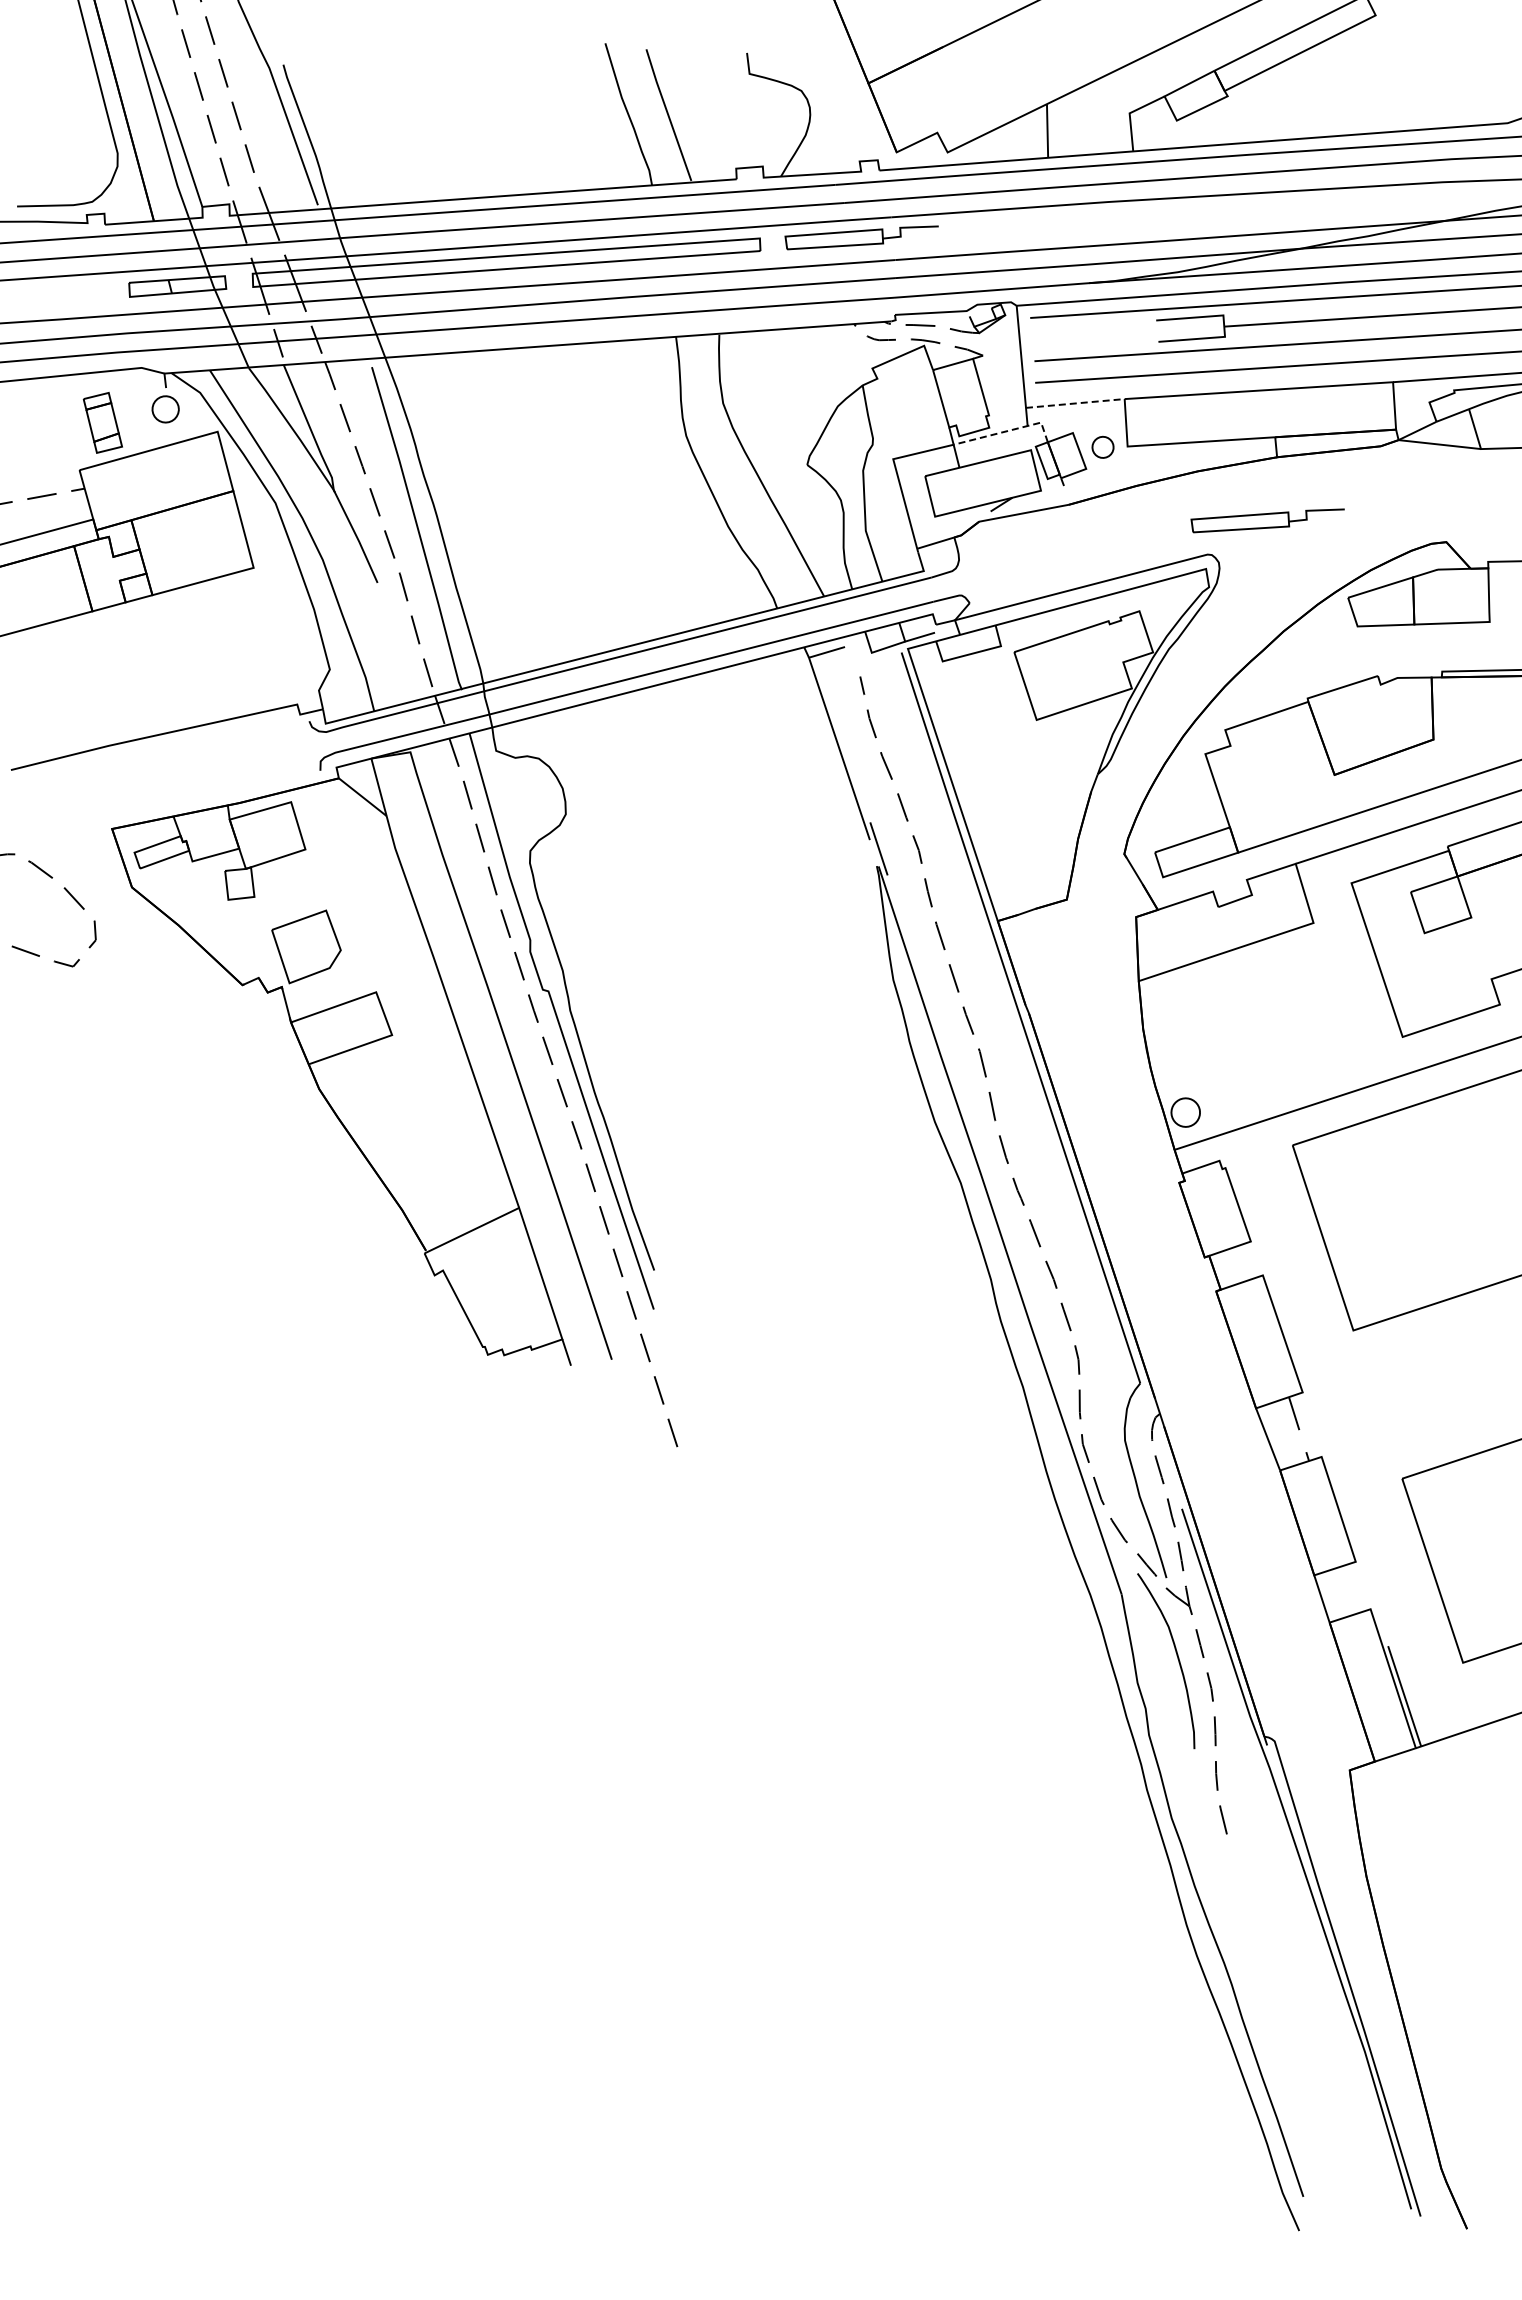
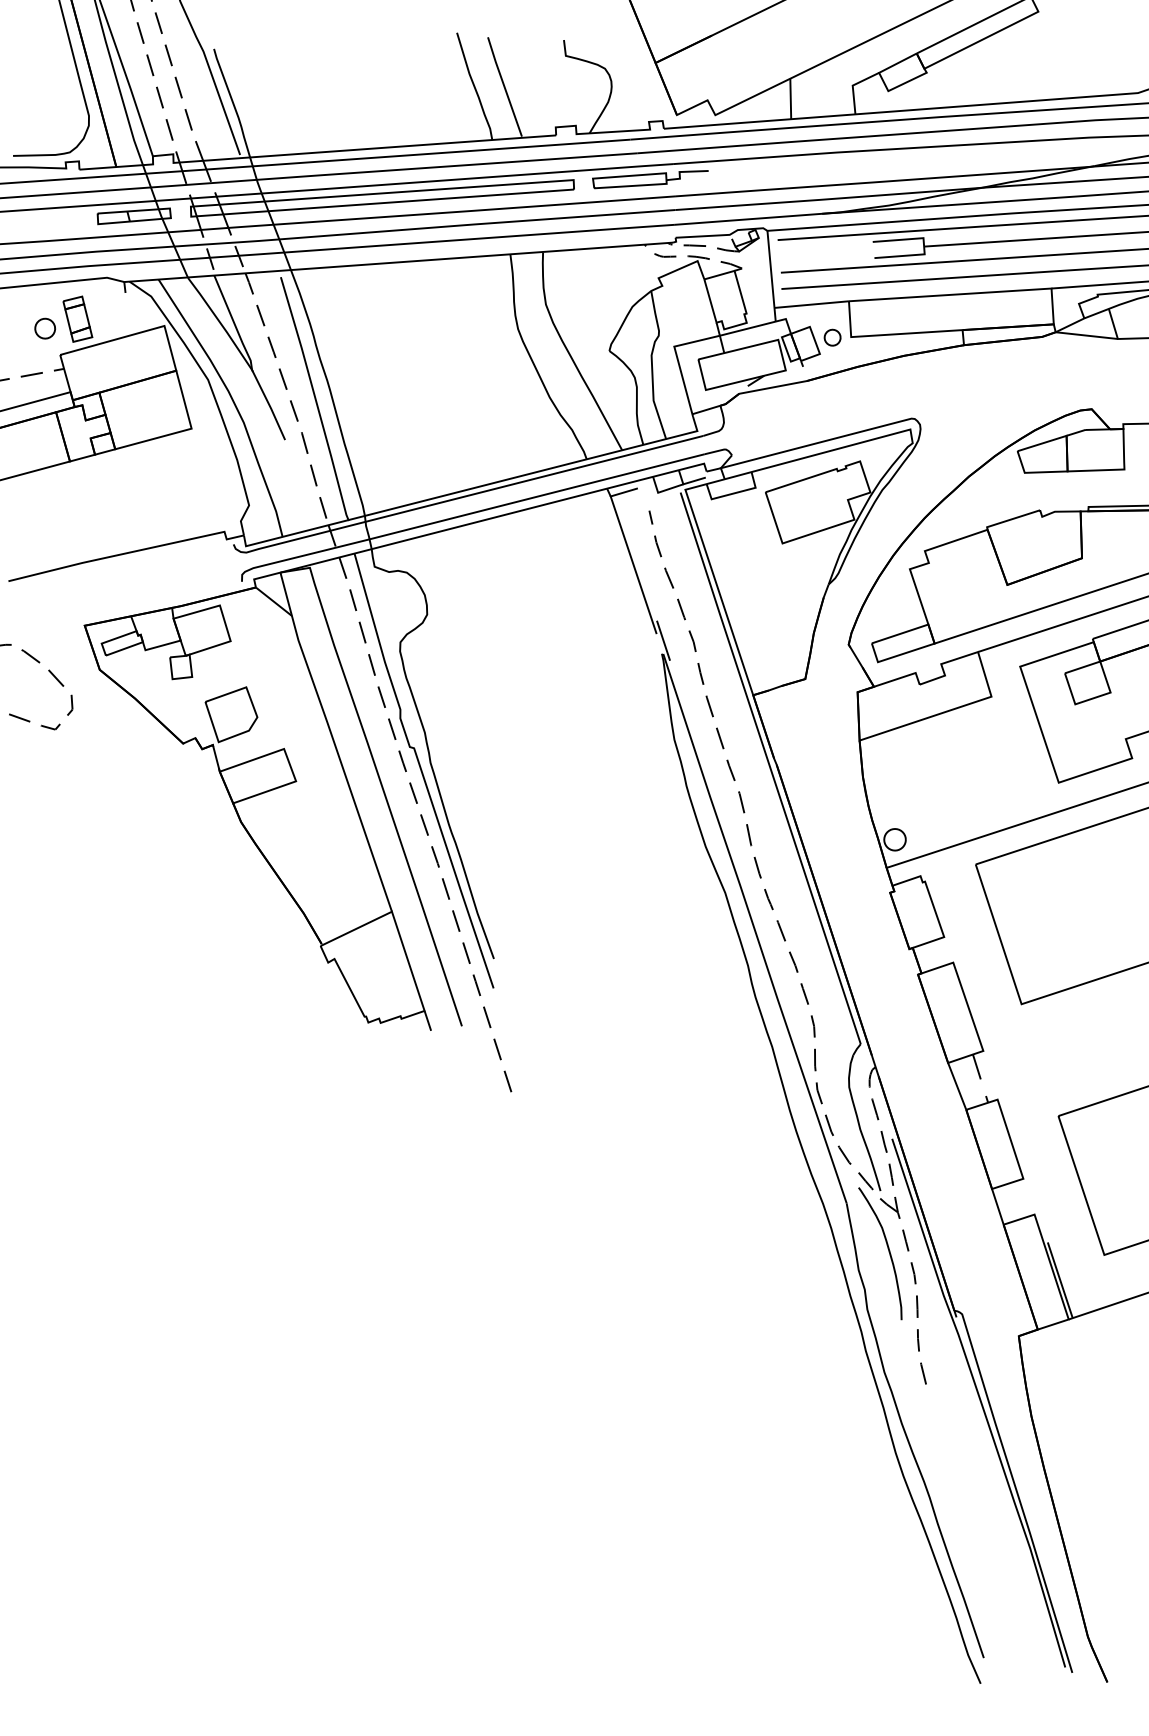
line: (1075, 403) -> (811, 304), dashed -> solid
part: (165, 409) -> (45, 328), moved
line: (1007, 431) -> (760, 325), dashed -> solid
part: (1267, 520) -> (956, 392), removed

